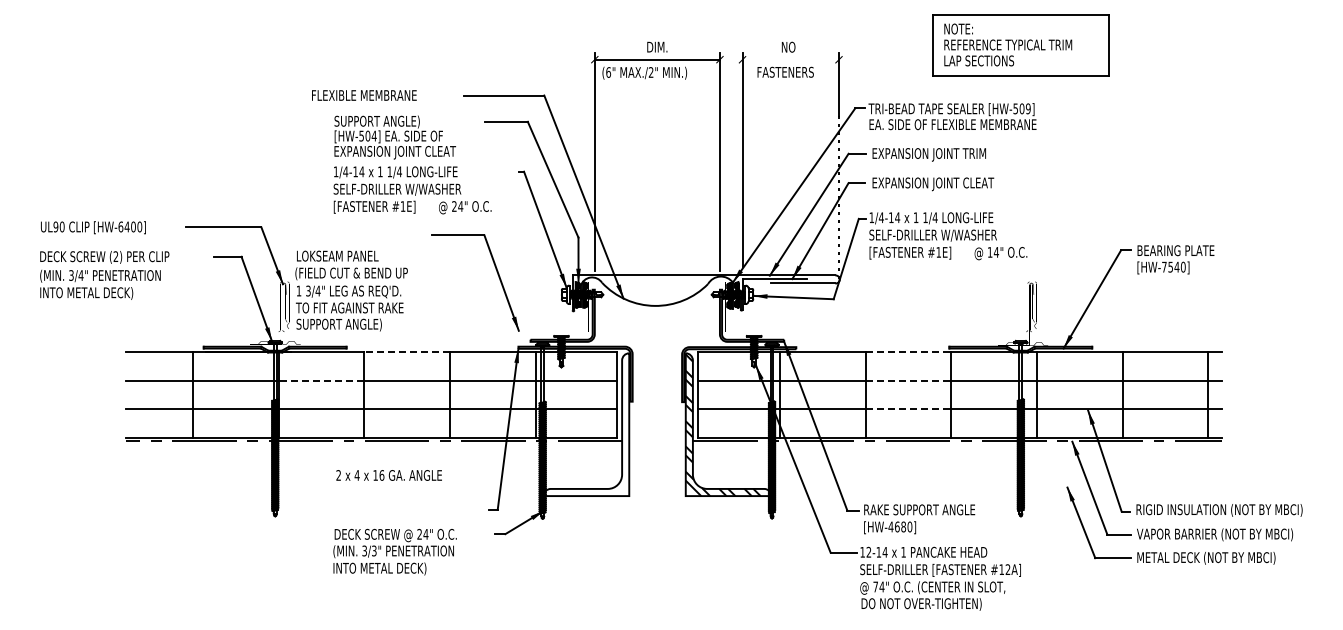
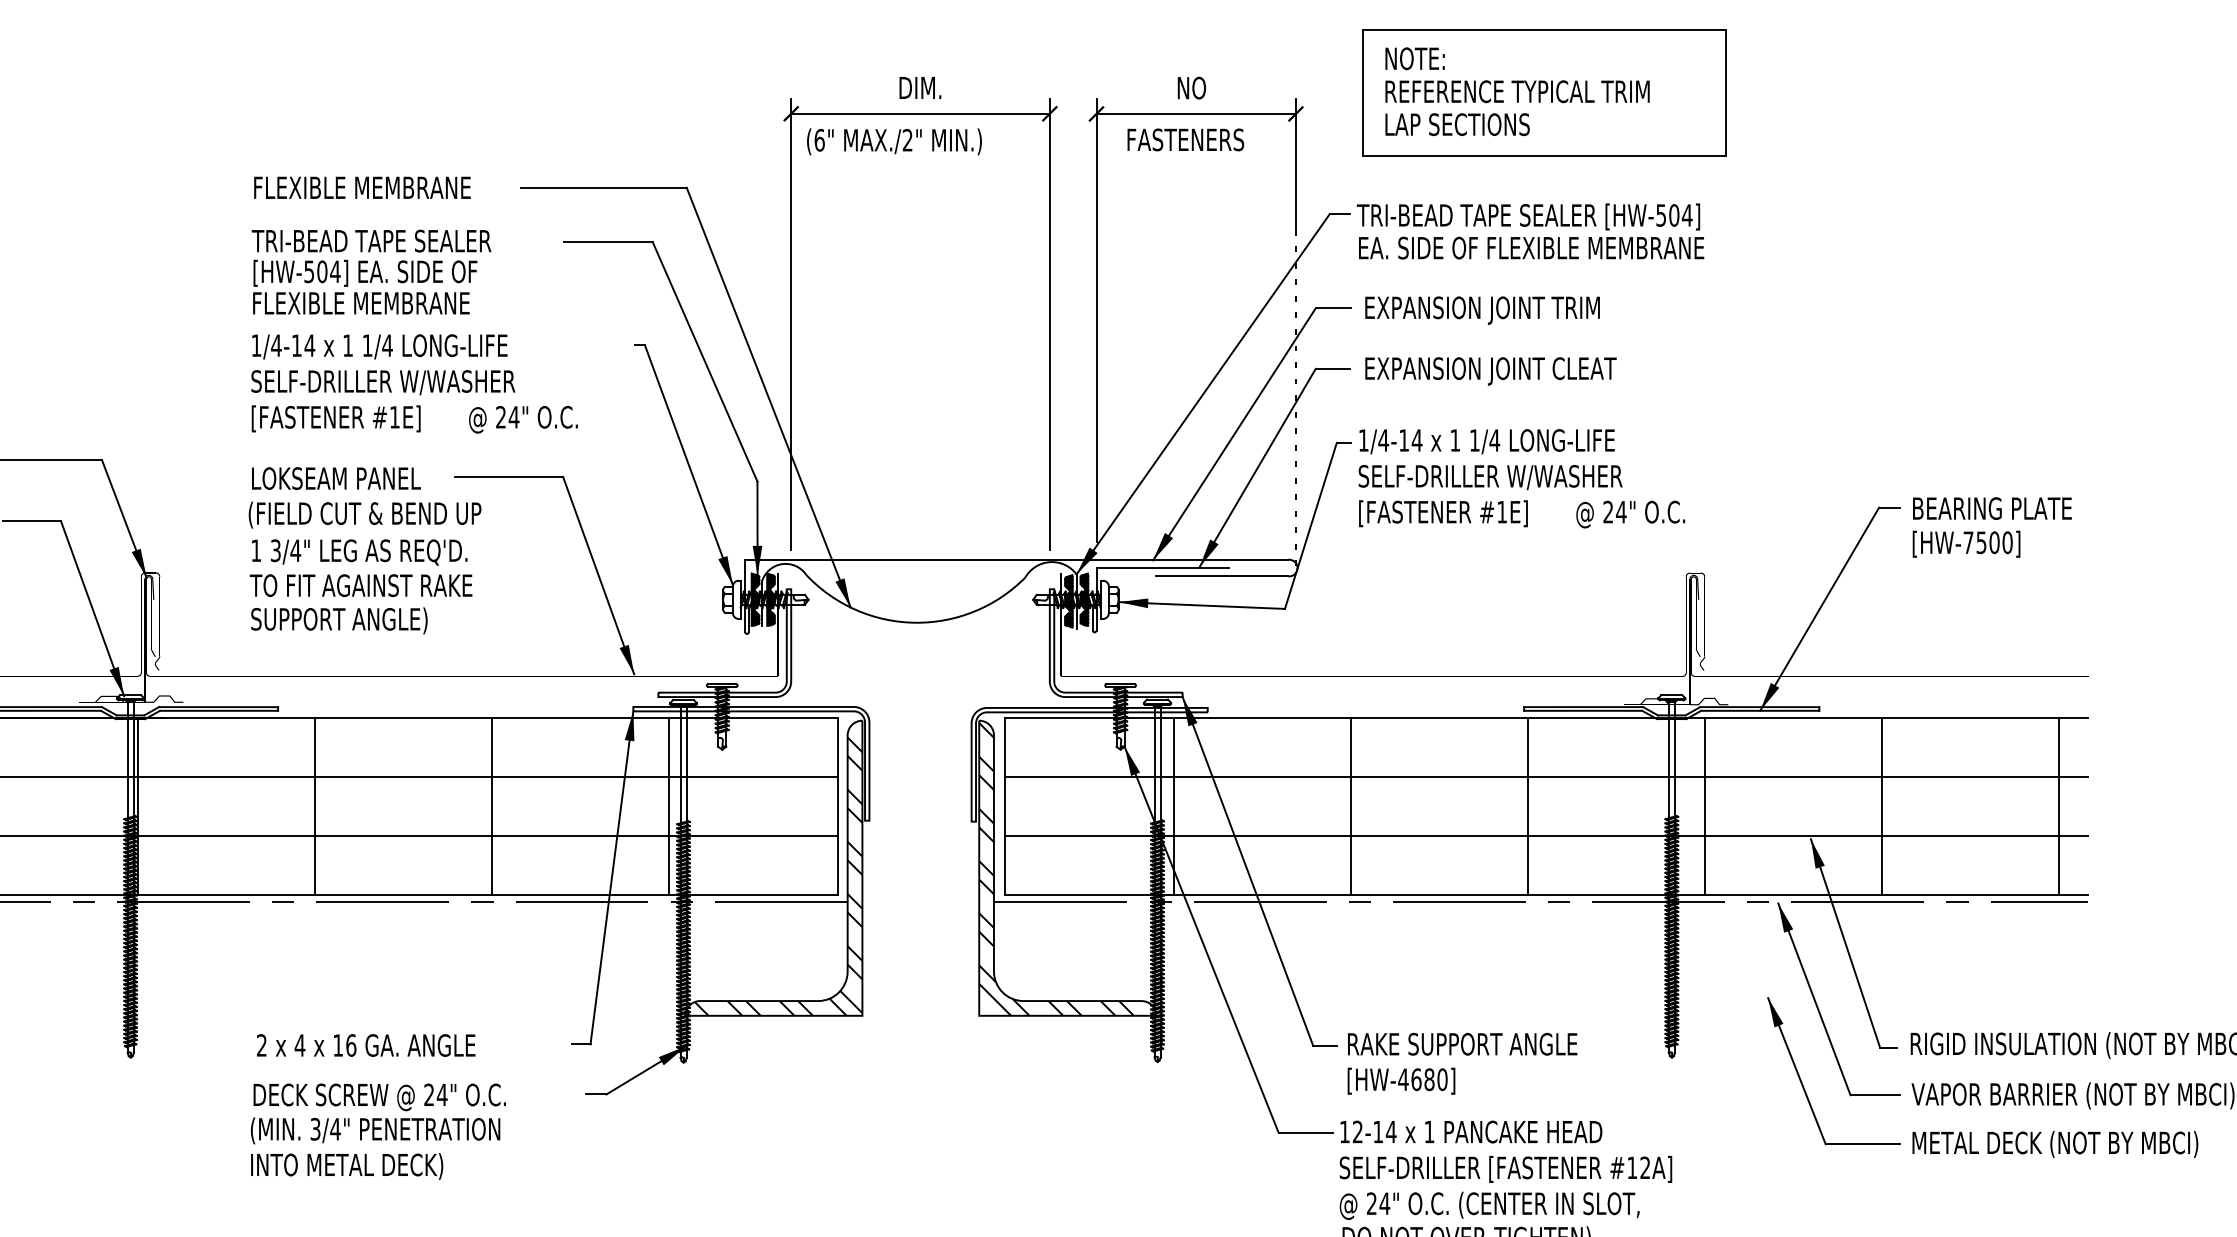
part: (1020, 45) -> (1542, 92), moved
line: (790, 59) -> (1195, 113), added
text: (364, 95) -> (362, 187), moved
text: (1027, 108) -> (1685, 214), [HW-509] -> [HW-504]
text: (391, 121) -> (370, 241), SUPPORT ANGLE) -> TRI-BEAD TAPE SEALER
text: (395, 152) -> (379, 305), EXPANSION JOINT CLEAT -> FLEXIBLE MEMBRANE
text: (989, 252) -> (1606, 512), 14" -> 24"
text: (1176, 266) -> (1993, 541), [HW-7540] -> [HW-7500]
text: (351, 290) -> (364, 549), moved
line: (407, 351) -> (404, 716), dashed -> solid
line: (908, 351) -> (1439, 716), dashed -> solid
line: (321, 380) -> (226, 776), dashed -> solid
line: (908, 380) -> (1439, 776), dashed -> solid
line: (908, 409) -> (1439, 836), dashed -> solid
hatch: (586, 428) -> (774, 876), added
text: (388, 475) -> (364, 1045), moved
text: (373, 550) -> (333, 1128), 3/3" -> 3/4"
text: (875, 586) -> (1371, 1202), 74" -> 24"

